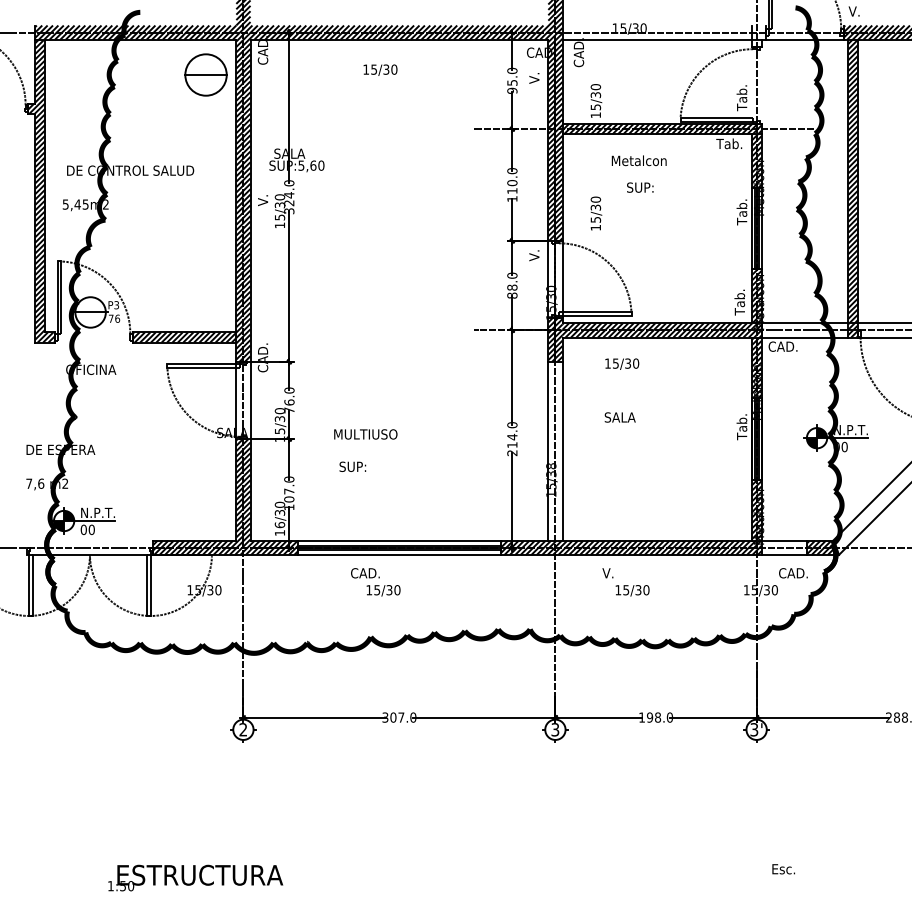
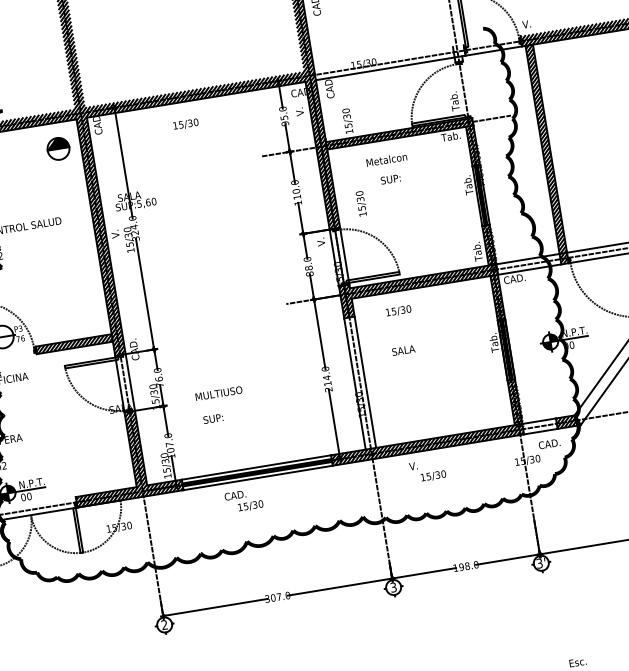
part: (205, 74) -> (58, 148), size x0.71
text: (551, 466) -> (359, 394), 15/38 -> 15/30
text: (279, 525) -> (166, 470), 16/30 -> 15/30

